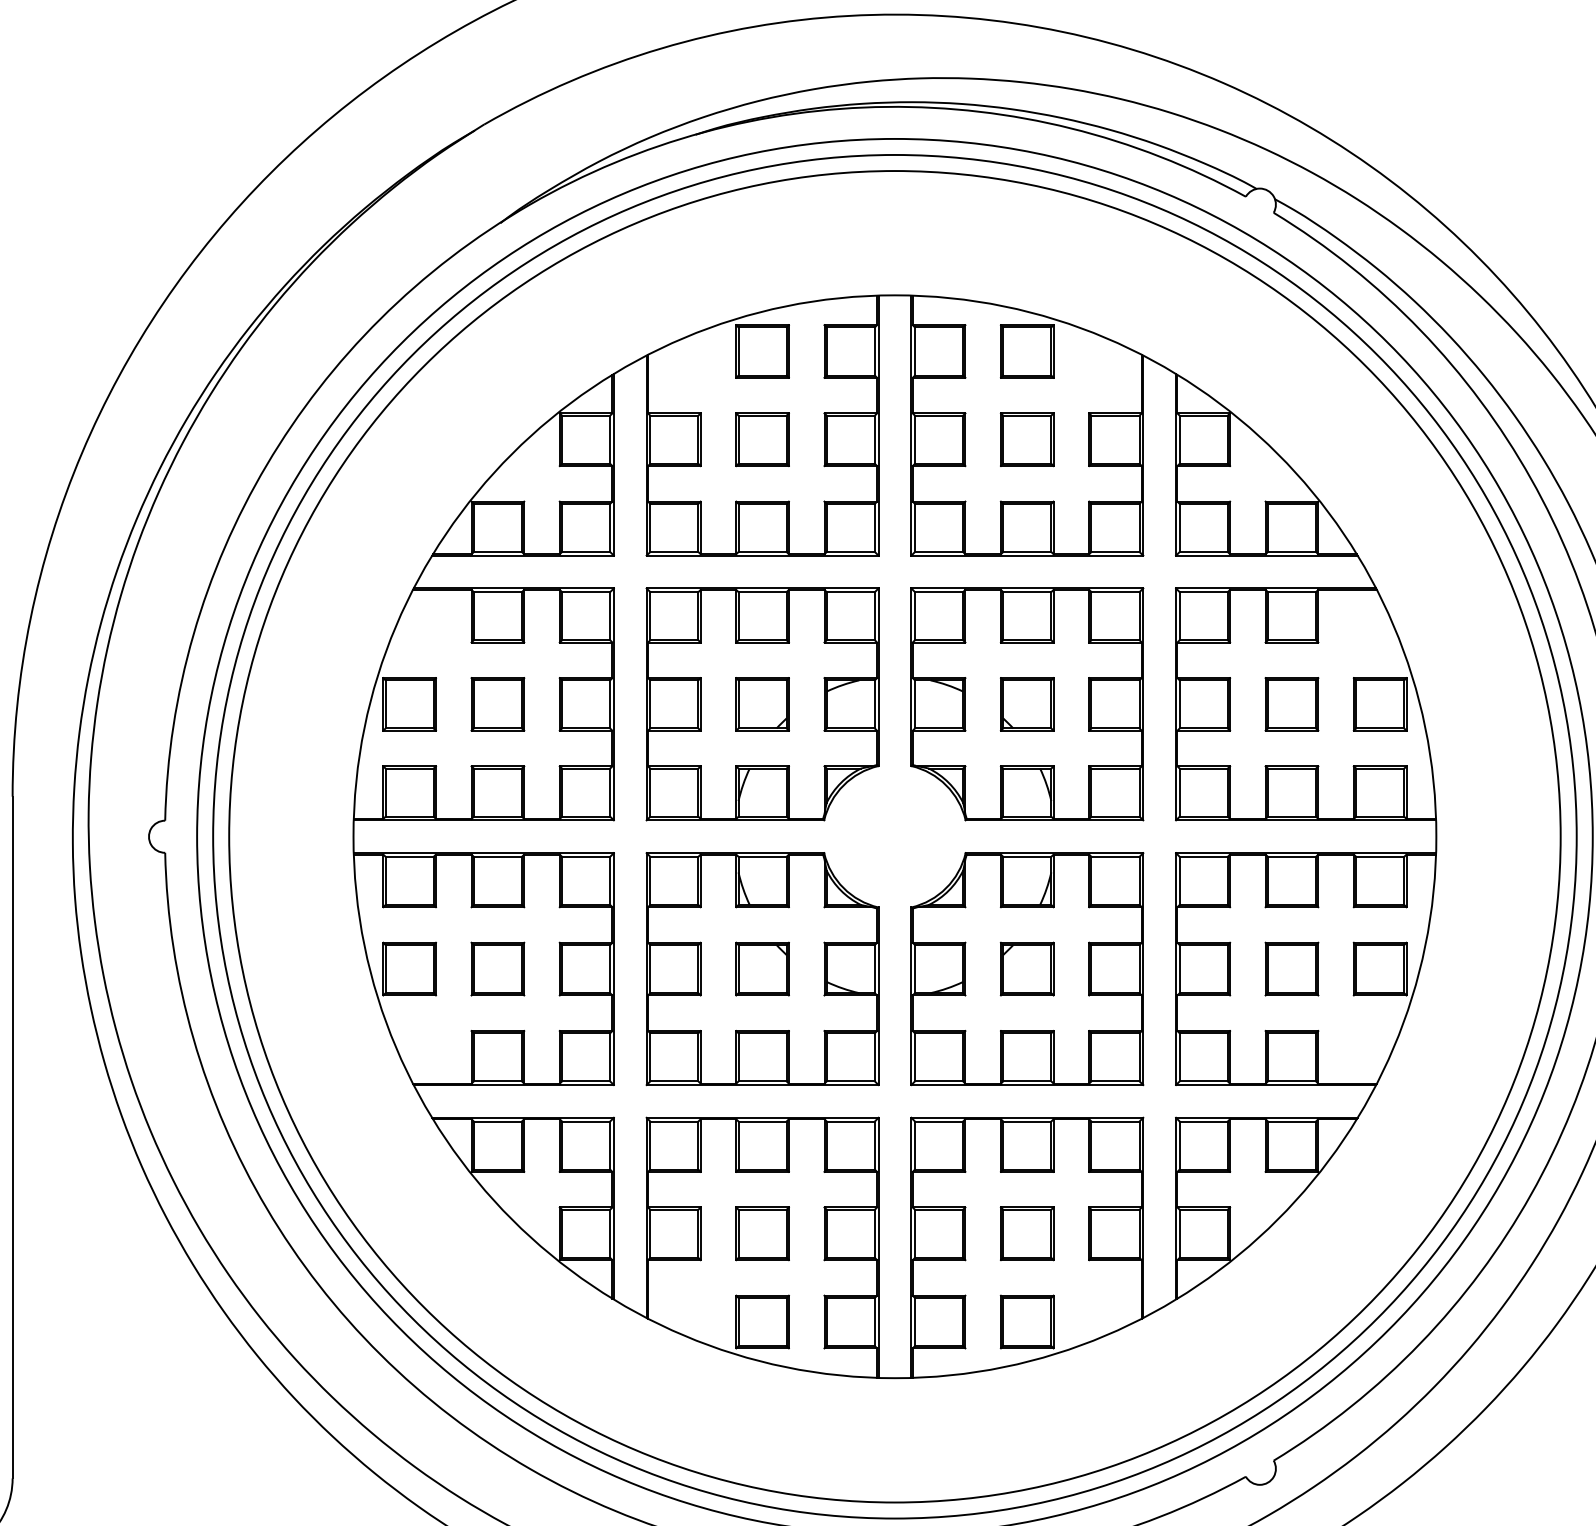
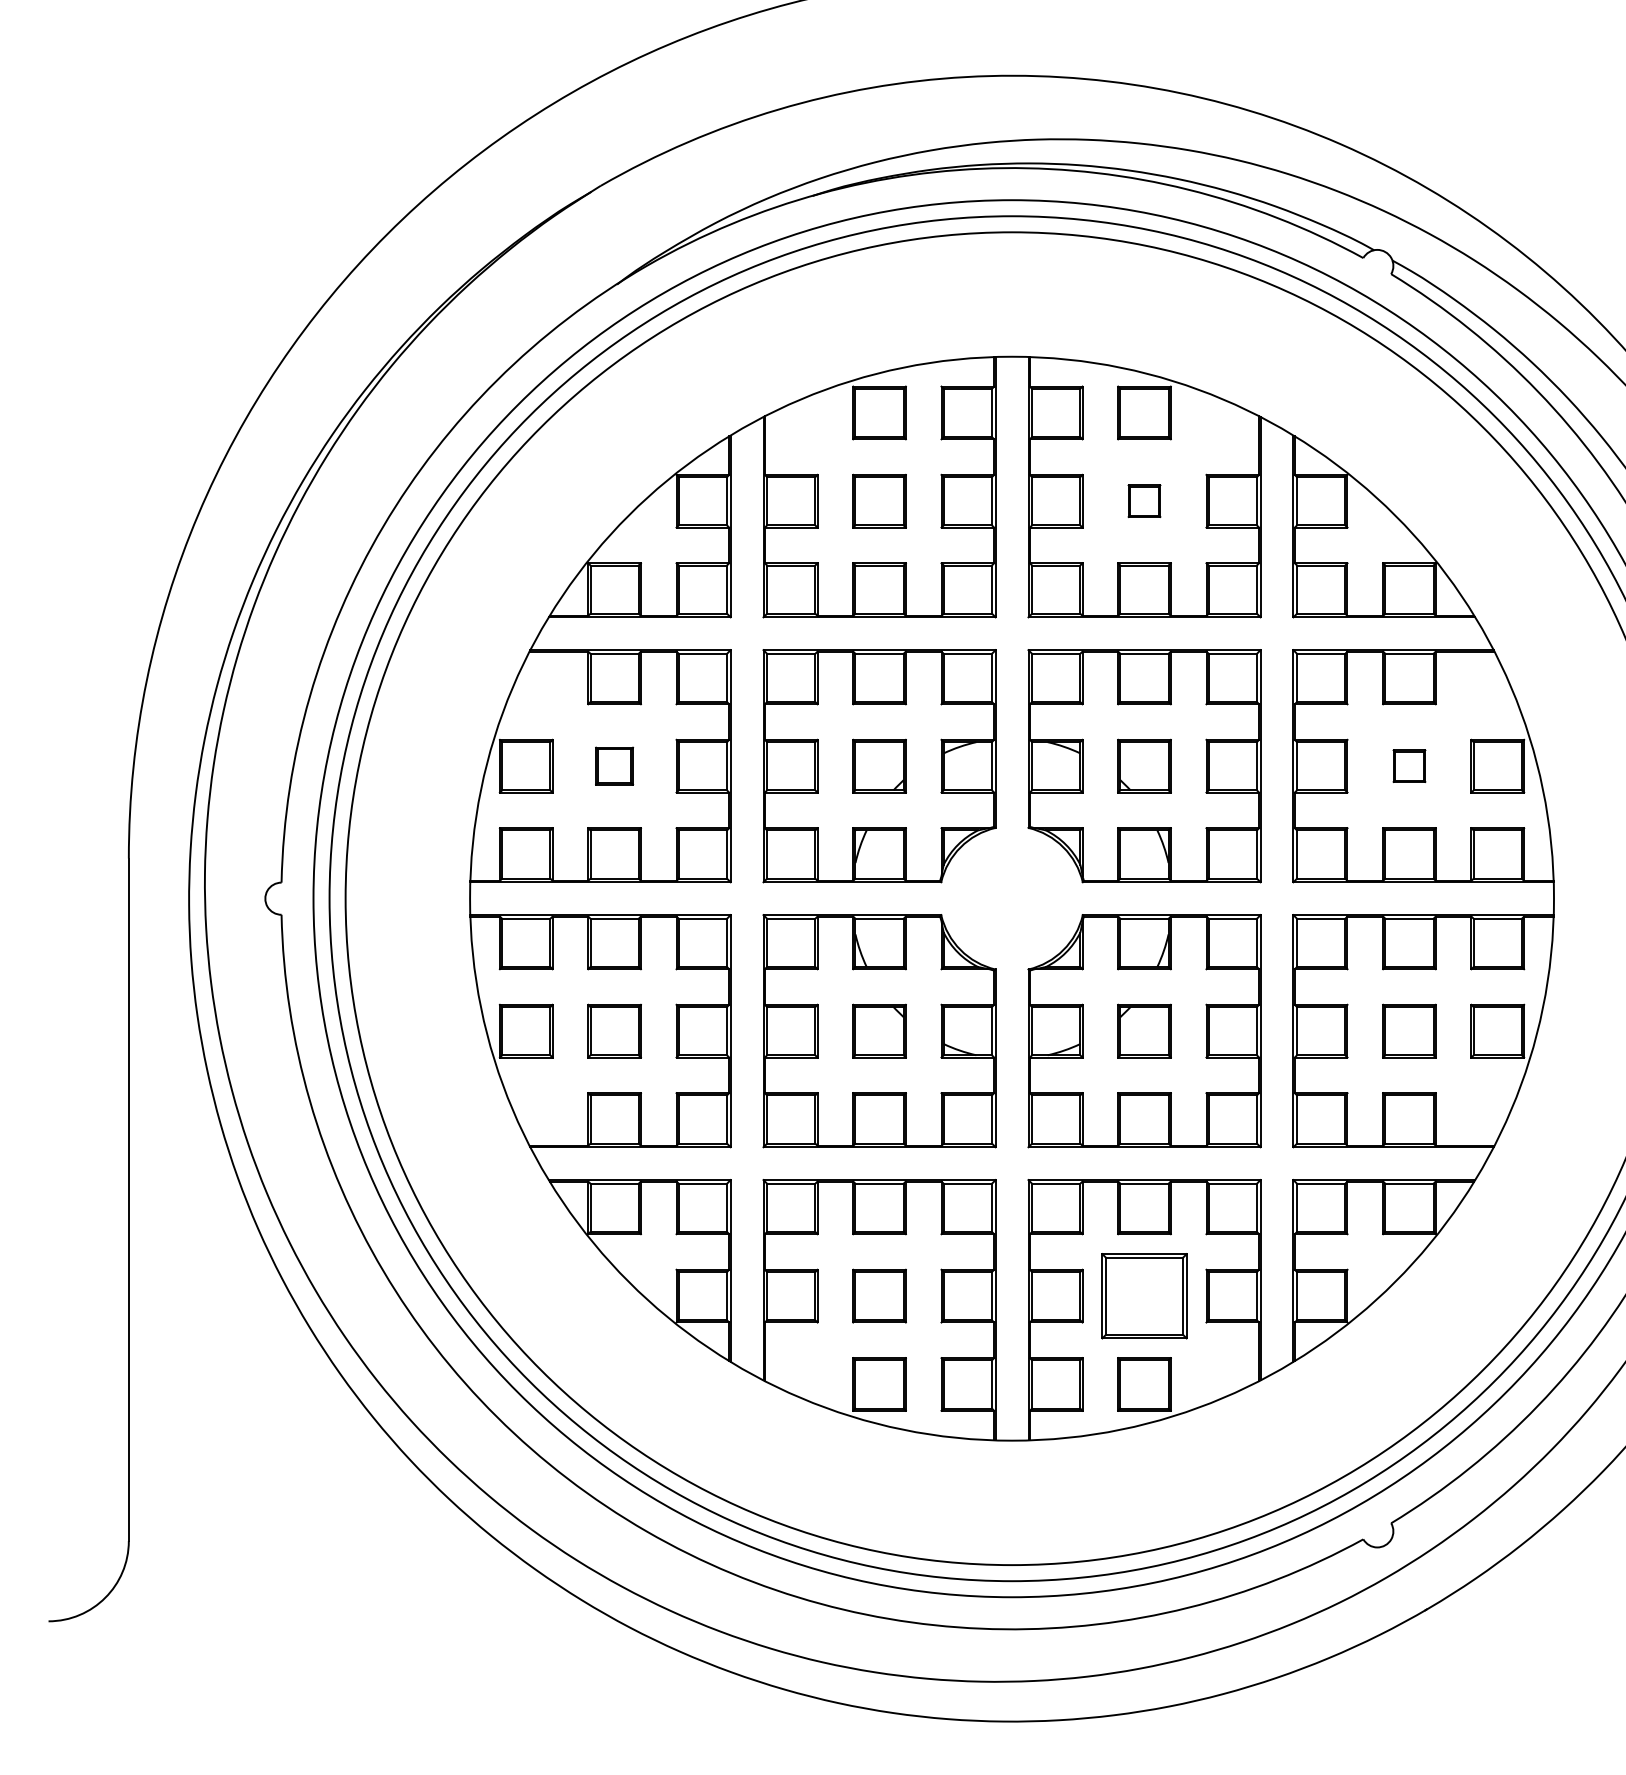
part: (1027, 438) -> (1144, 500), size x0.6
part: (497, 703) -> (614, 765), size x0.7
part: (1292, 703) -> (1409, 765), size x0.6
part: (1027, 1233) -> (1144, 1295), size x1.6

